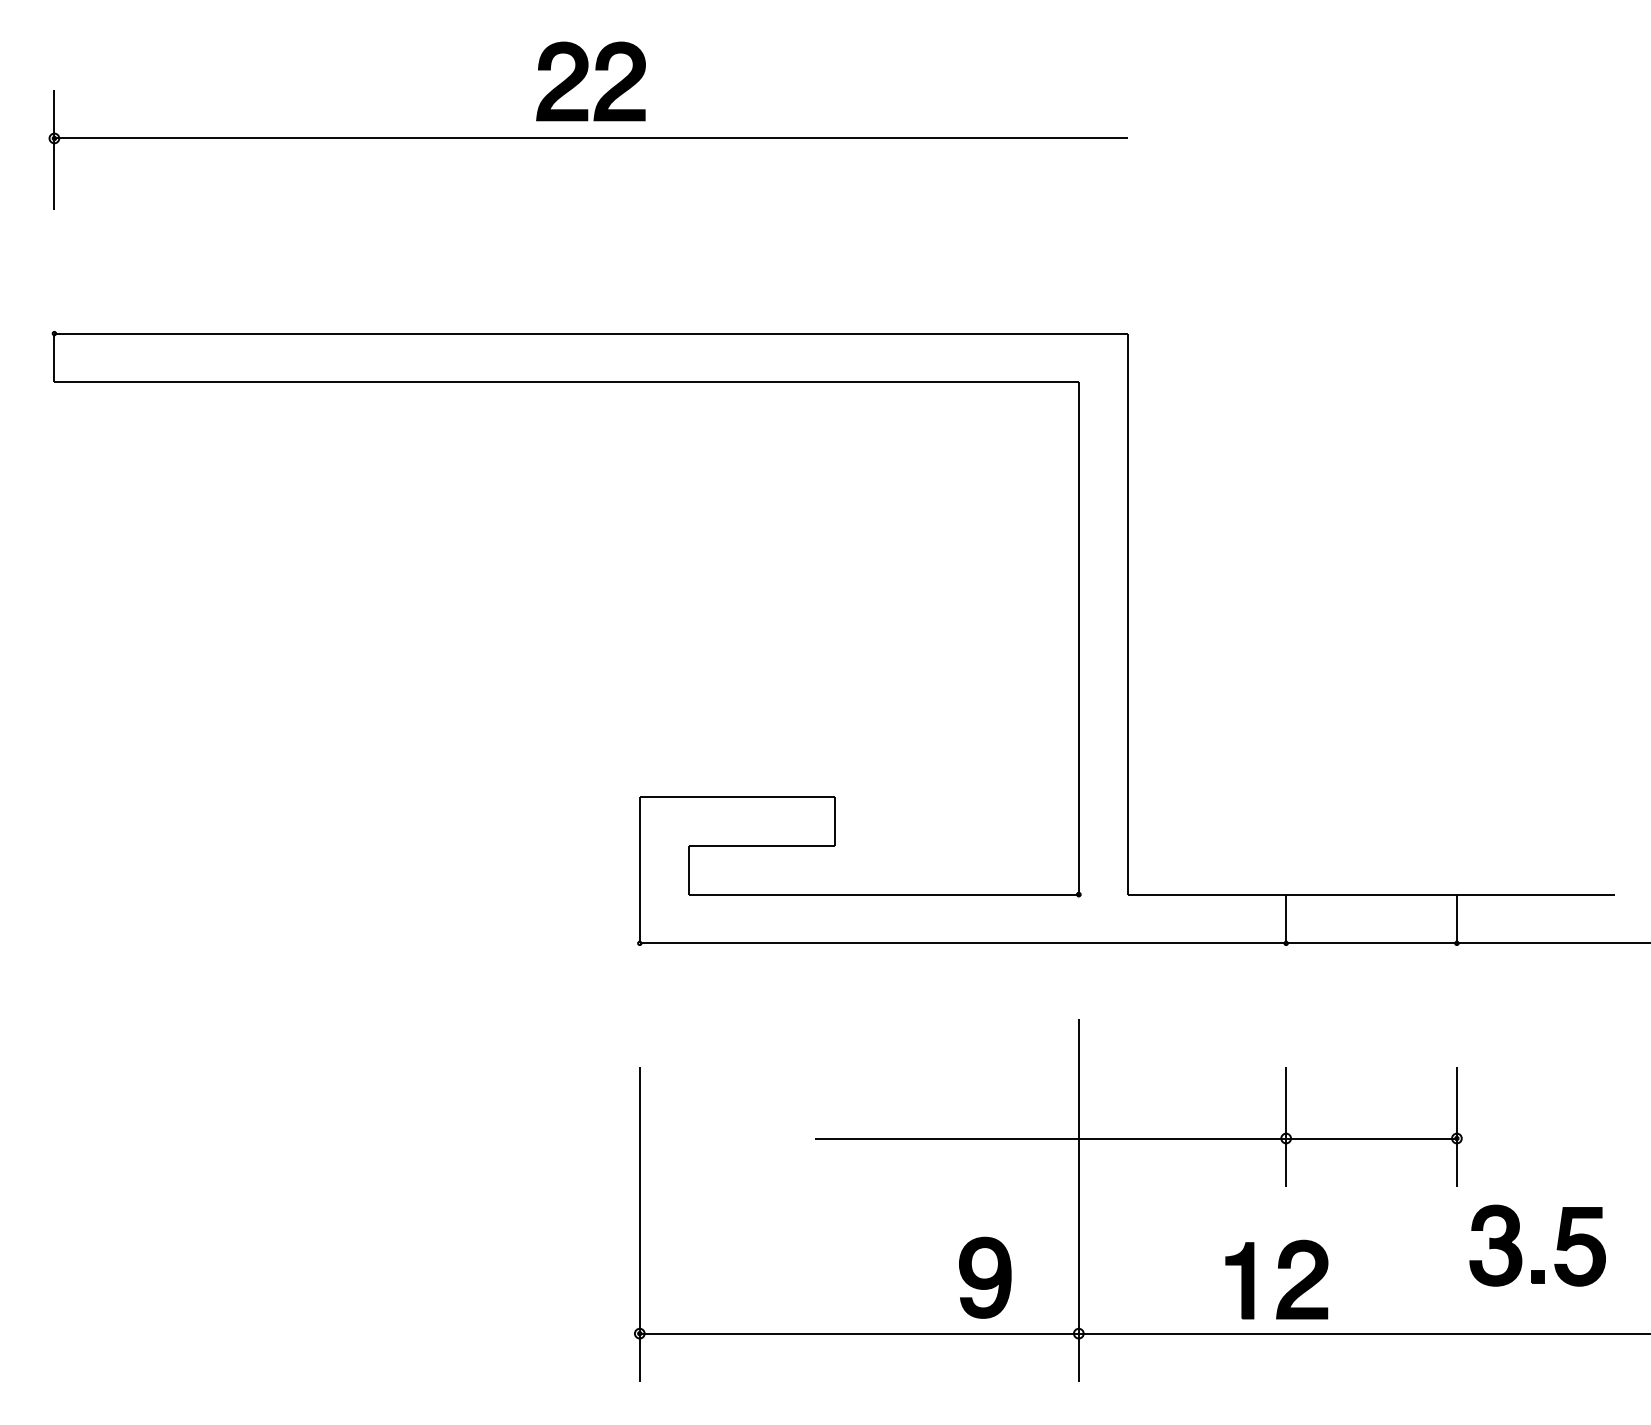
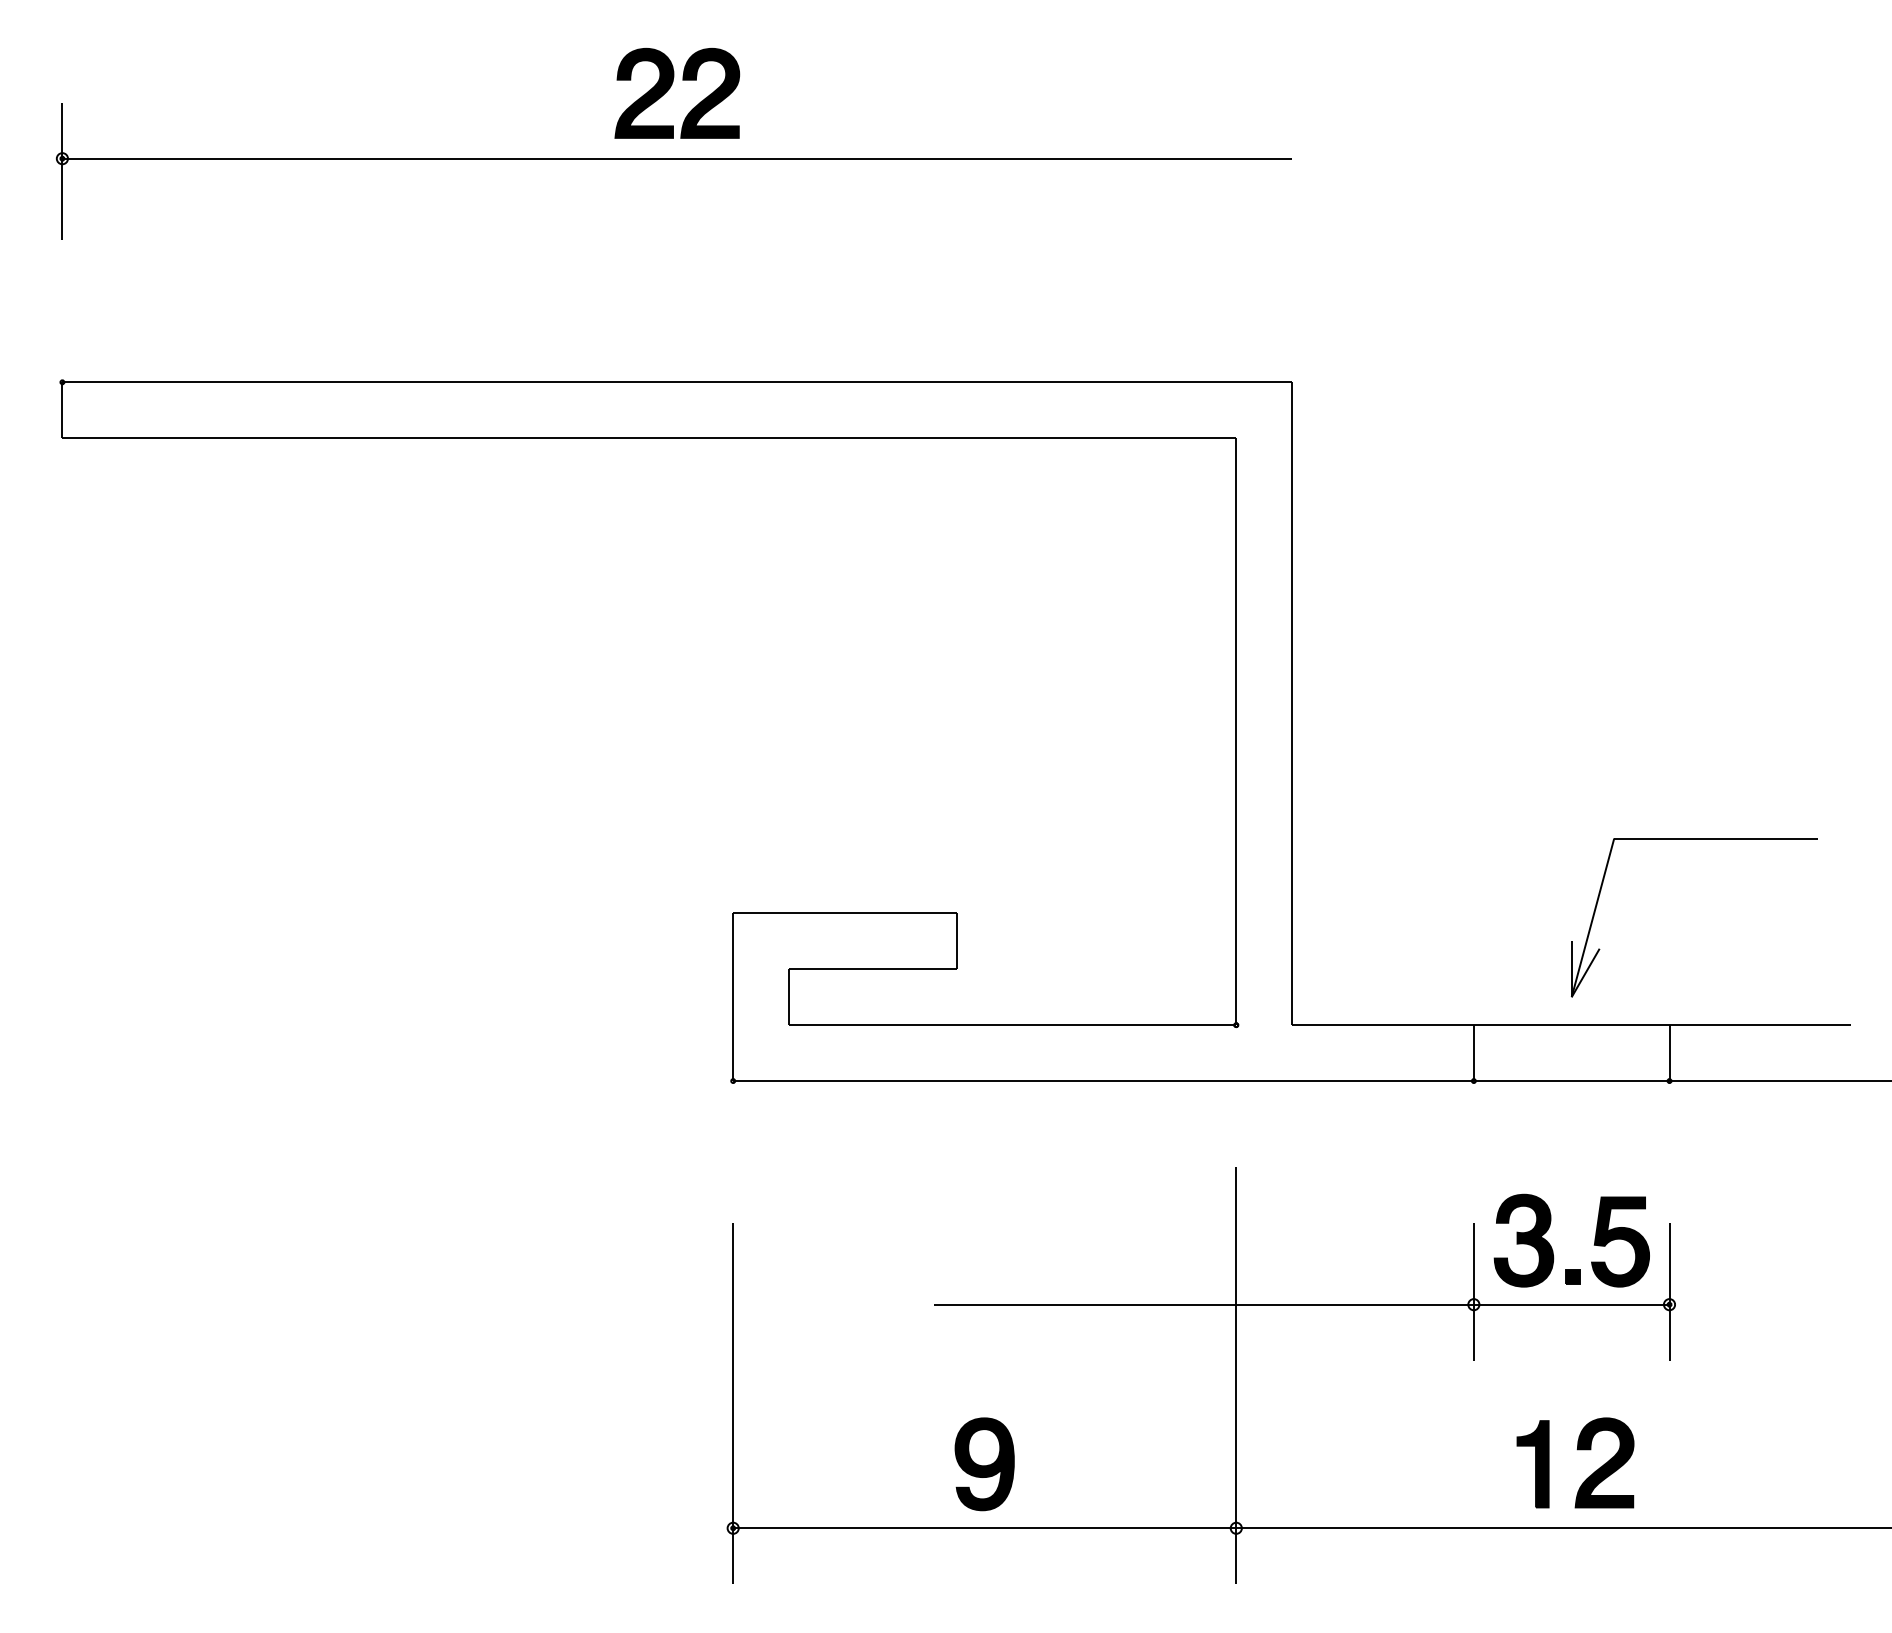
part: (1477, 732) -> (1693, 839), added
part: (1521, 1253) -> (1553, 1249), moved
part: (1278, 1268) -> (1577, 1450), moved
part: (985, 1277) -> (984, 1463), moved

